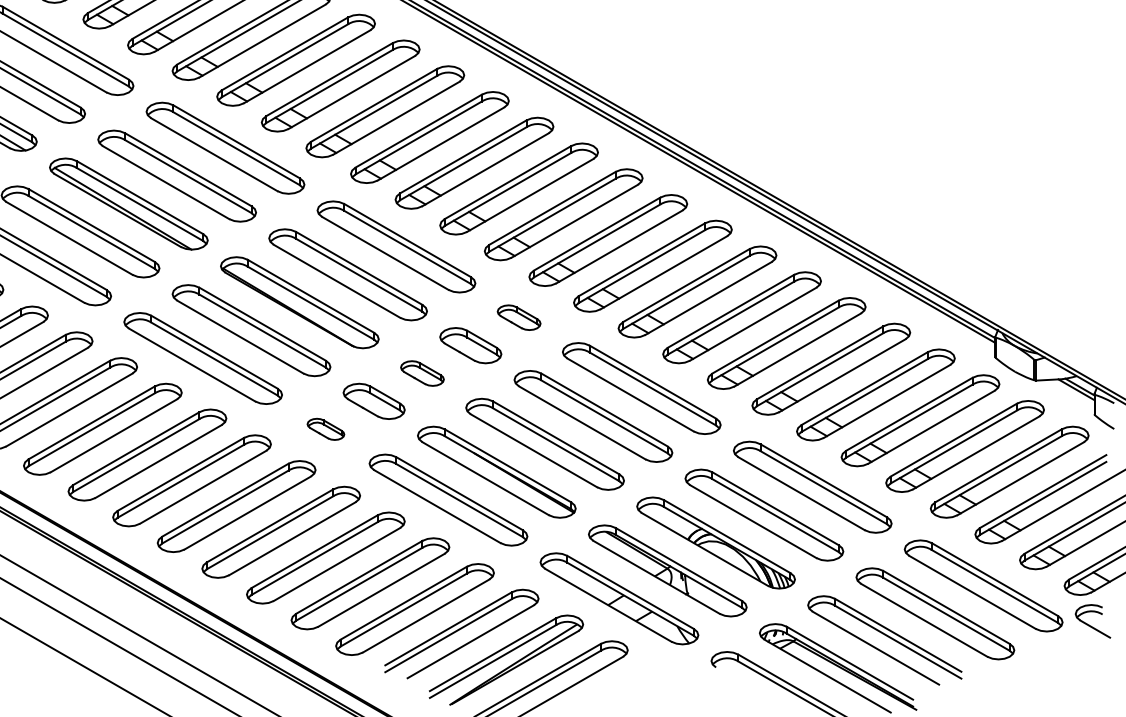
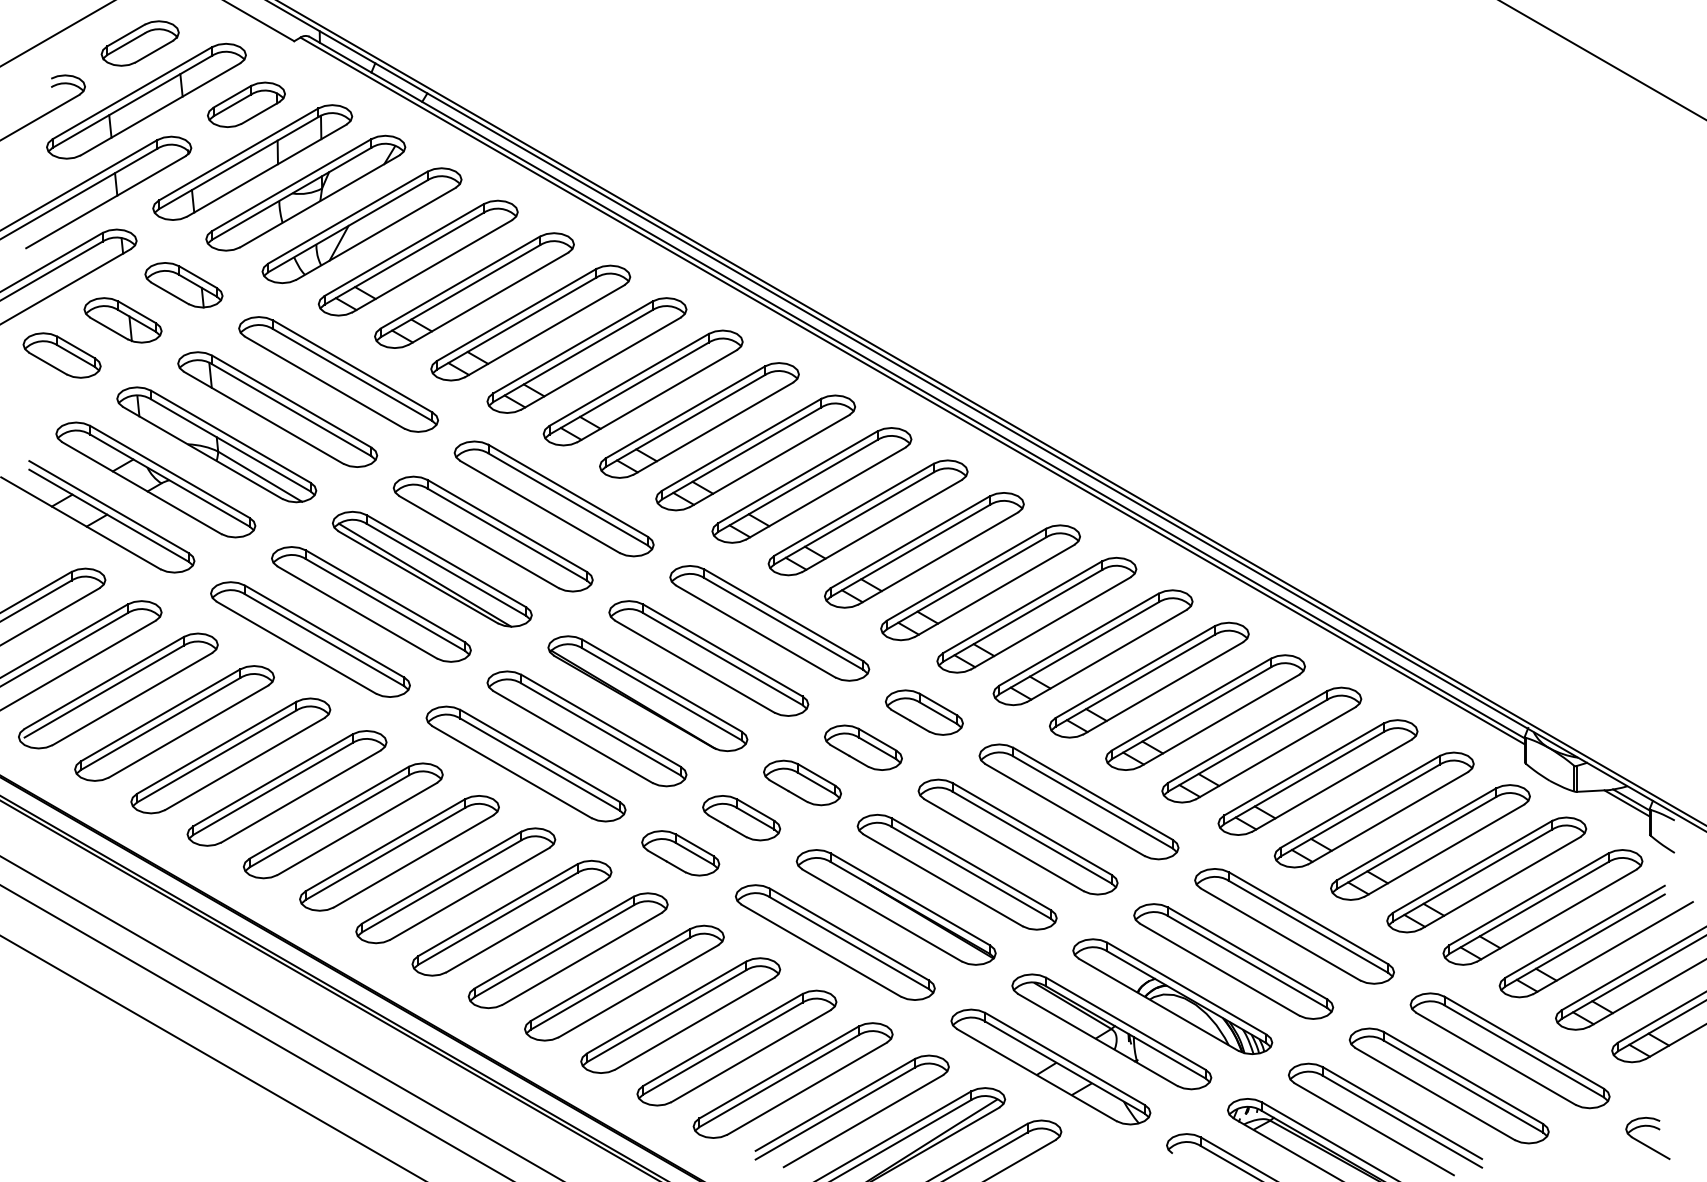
part: (519, 317) -> (924, 712), size x1.43
part: (422, 373) -> (802, 782), size x1.43
part: (325, 429) -> (680, 853), size x1.67
part: (1092, 621) -> (1647, 1138), moved

